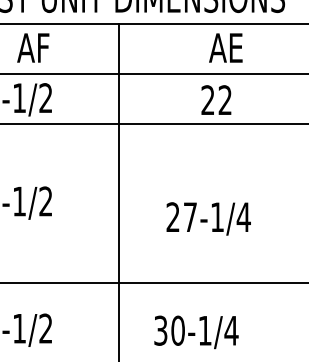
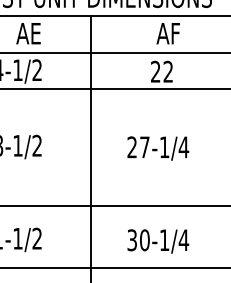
text: (44, 47) -> (36, 33), AF -> AE
text: (236, 47) -> (176, 33), AE -> AF
text: (209, 218) -> (158, 148), moved
text: (196, 332) -> (158, 241), moved

